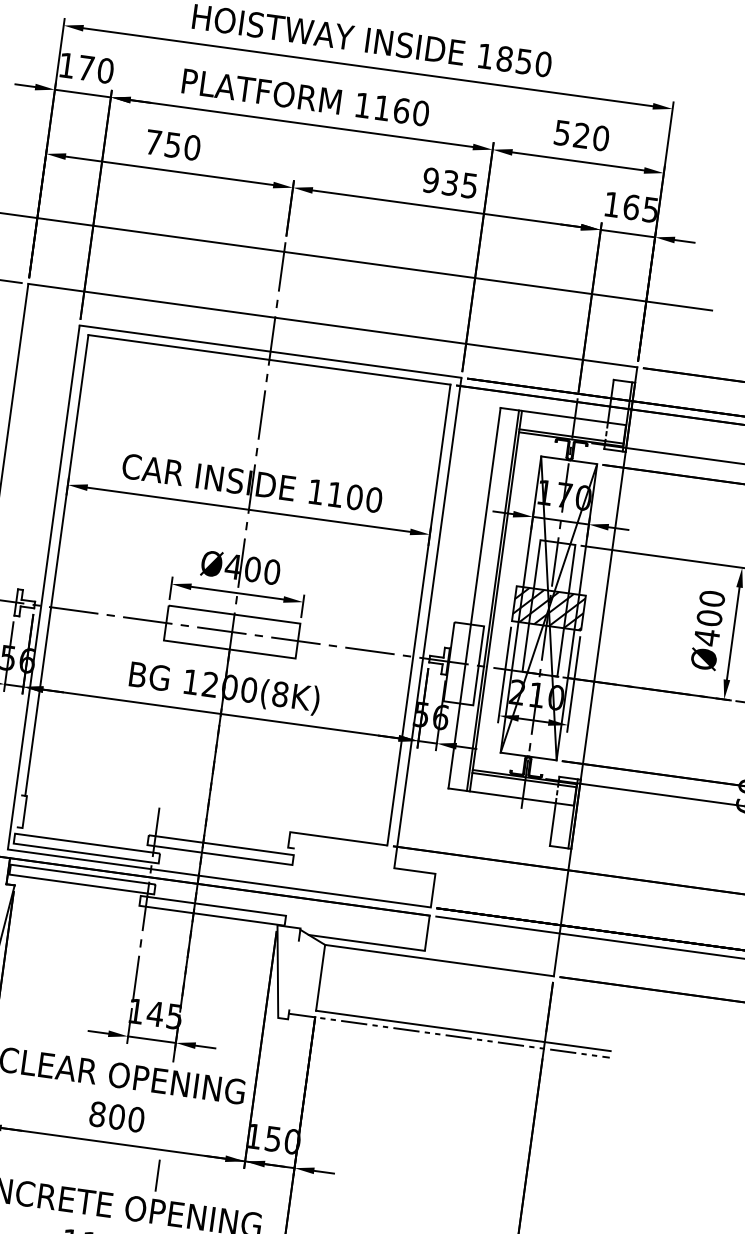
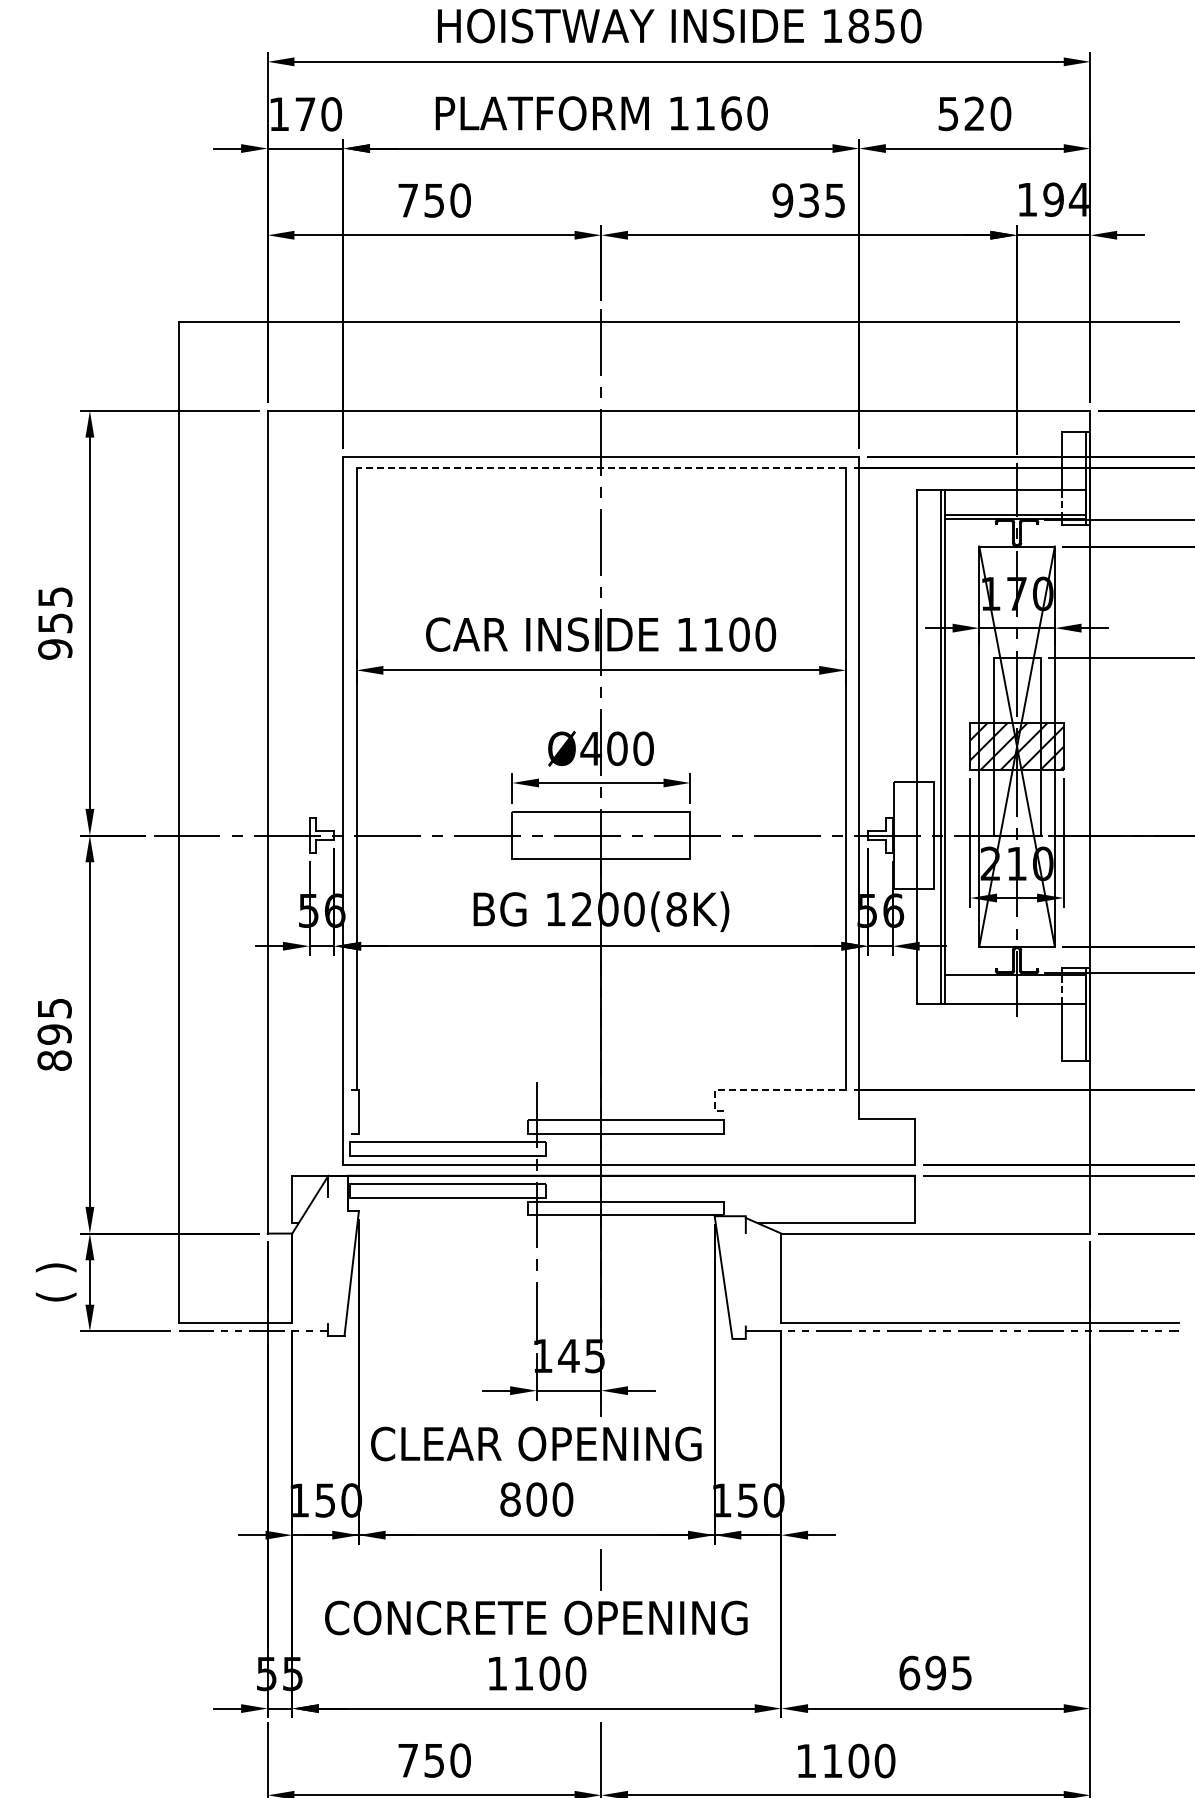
text: (640, 208) -> (1065, 199), 165 -> 194
line: (269, 359) -> (601, 467), solid -> dashed
line: (524, 779) -> (1015, 978), removed
line: (327, 837) -> (764, 1090), solid -> dashed

